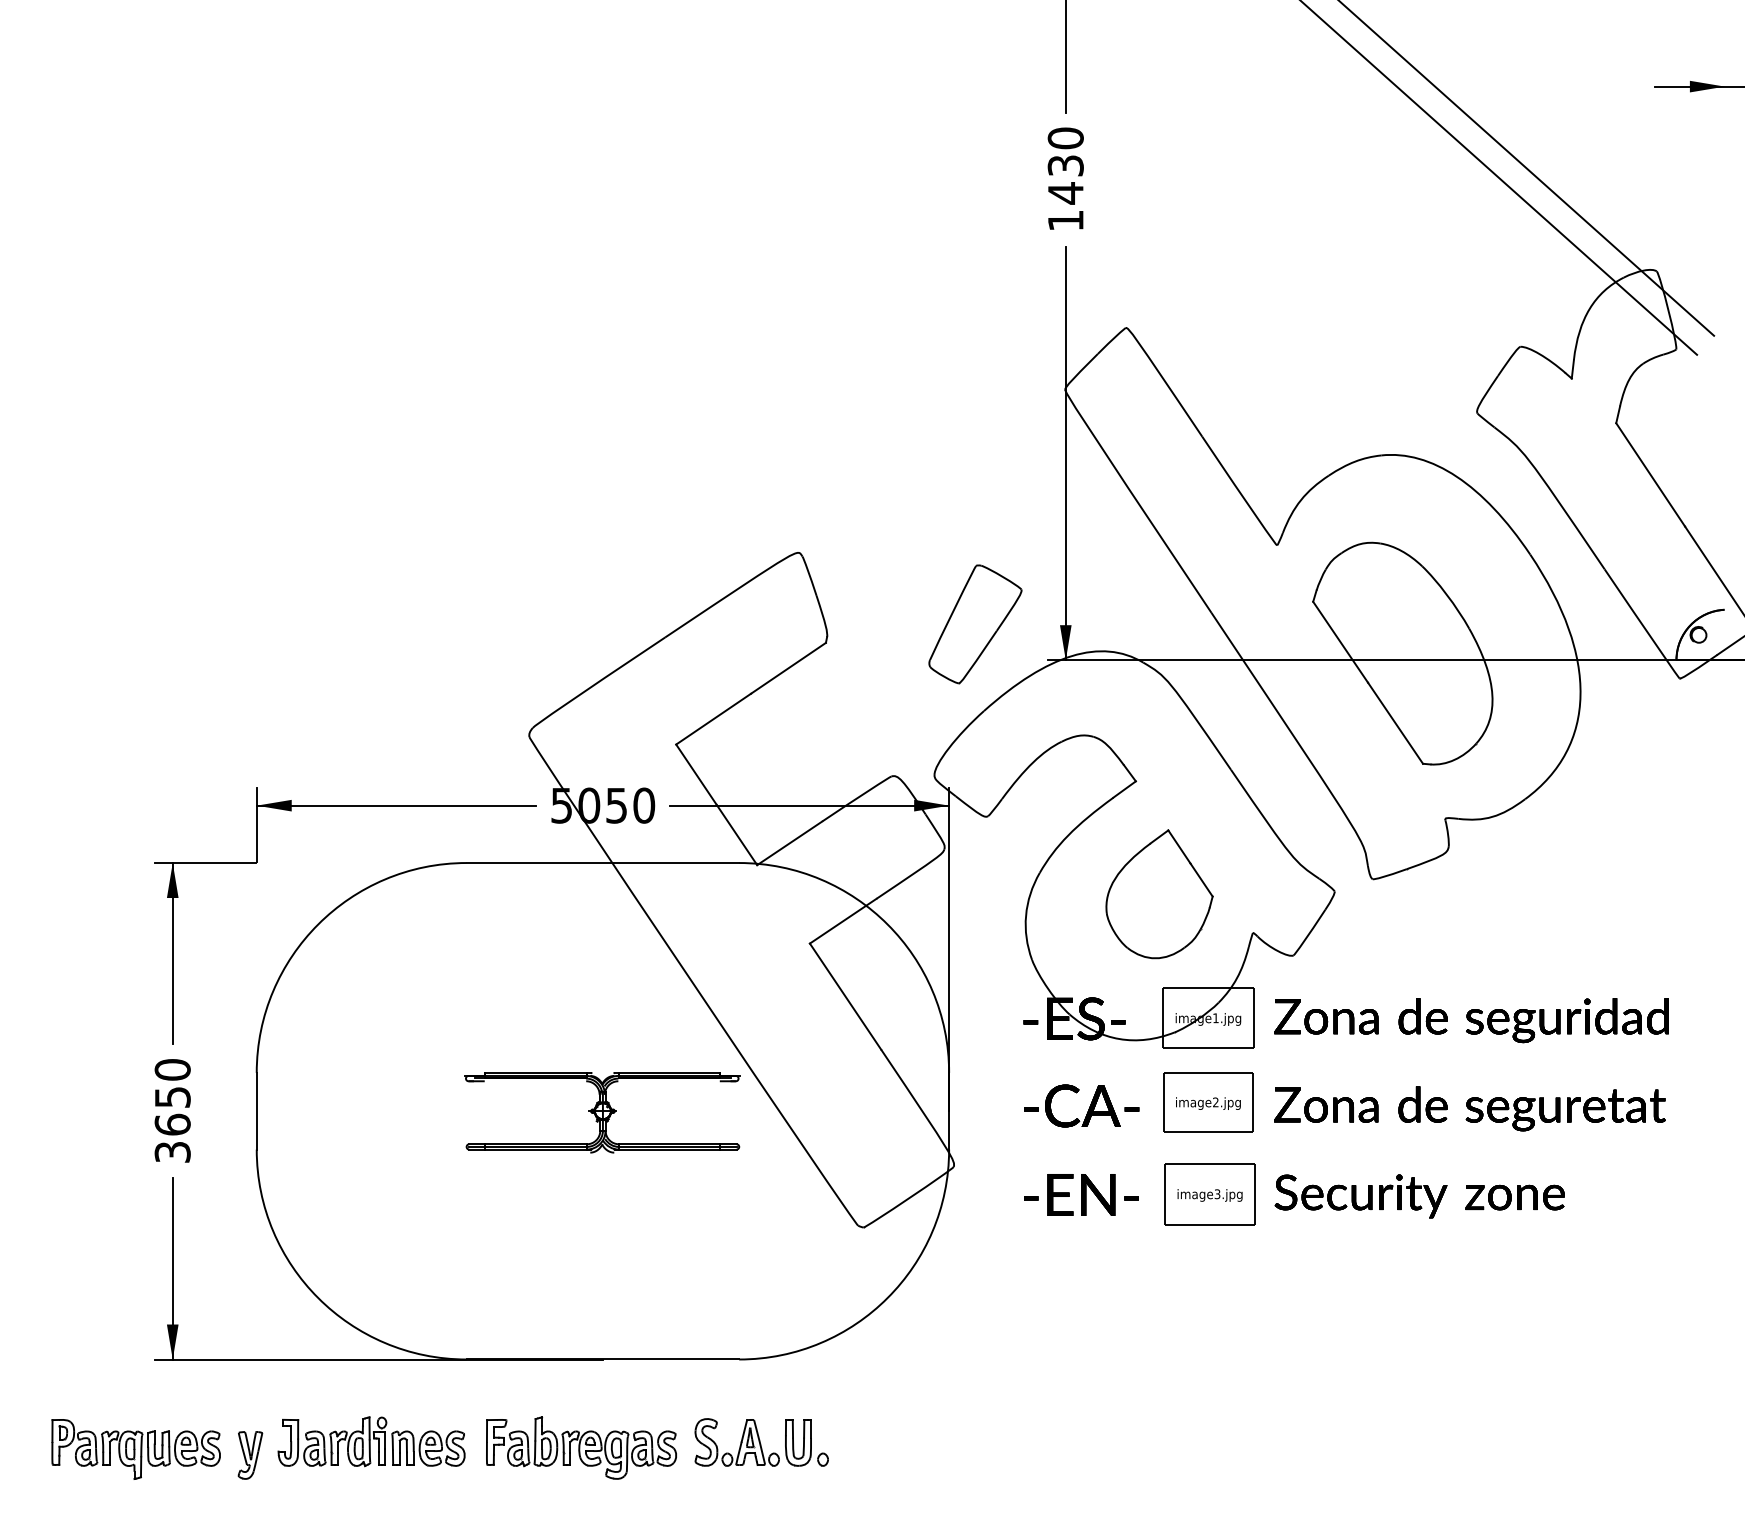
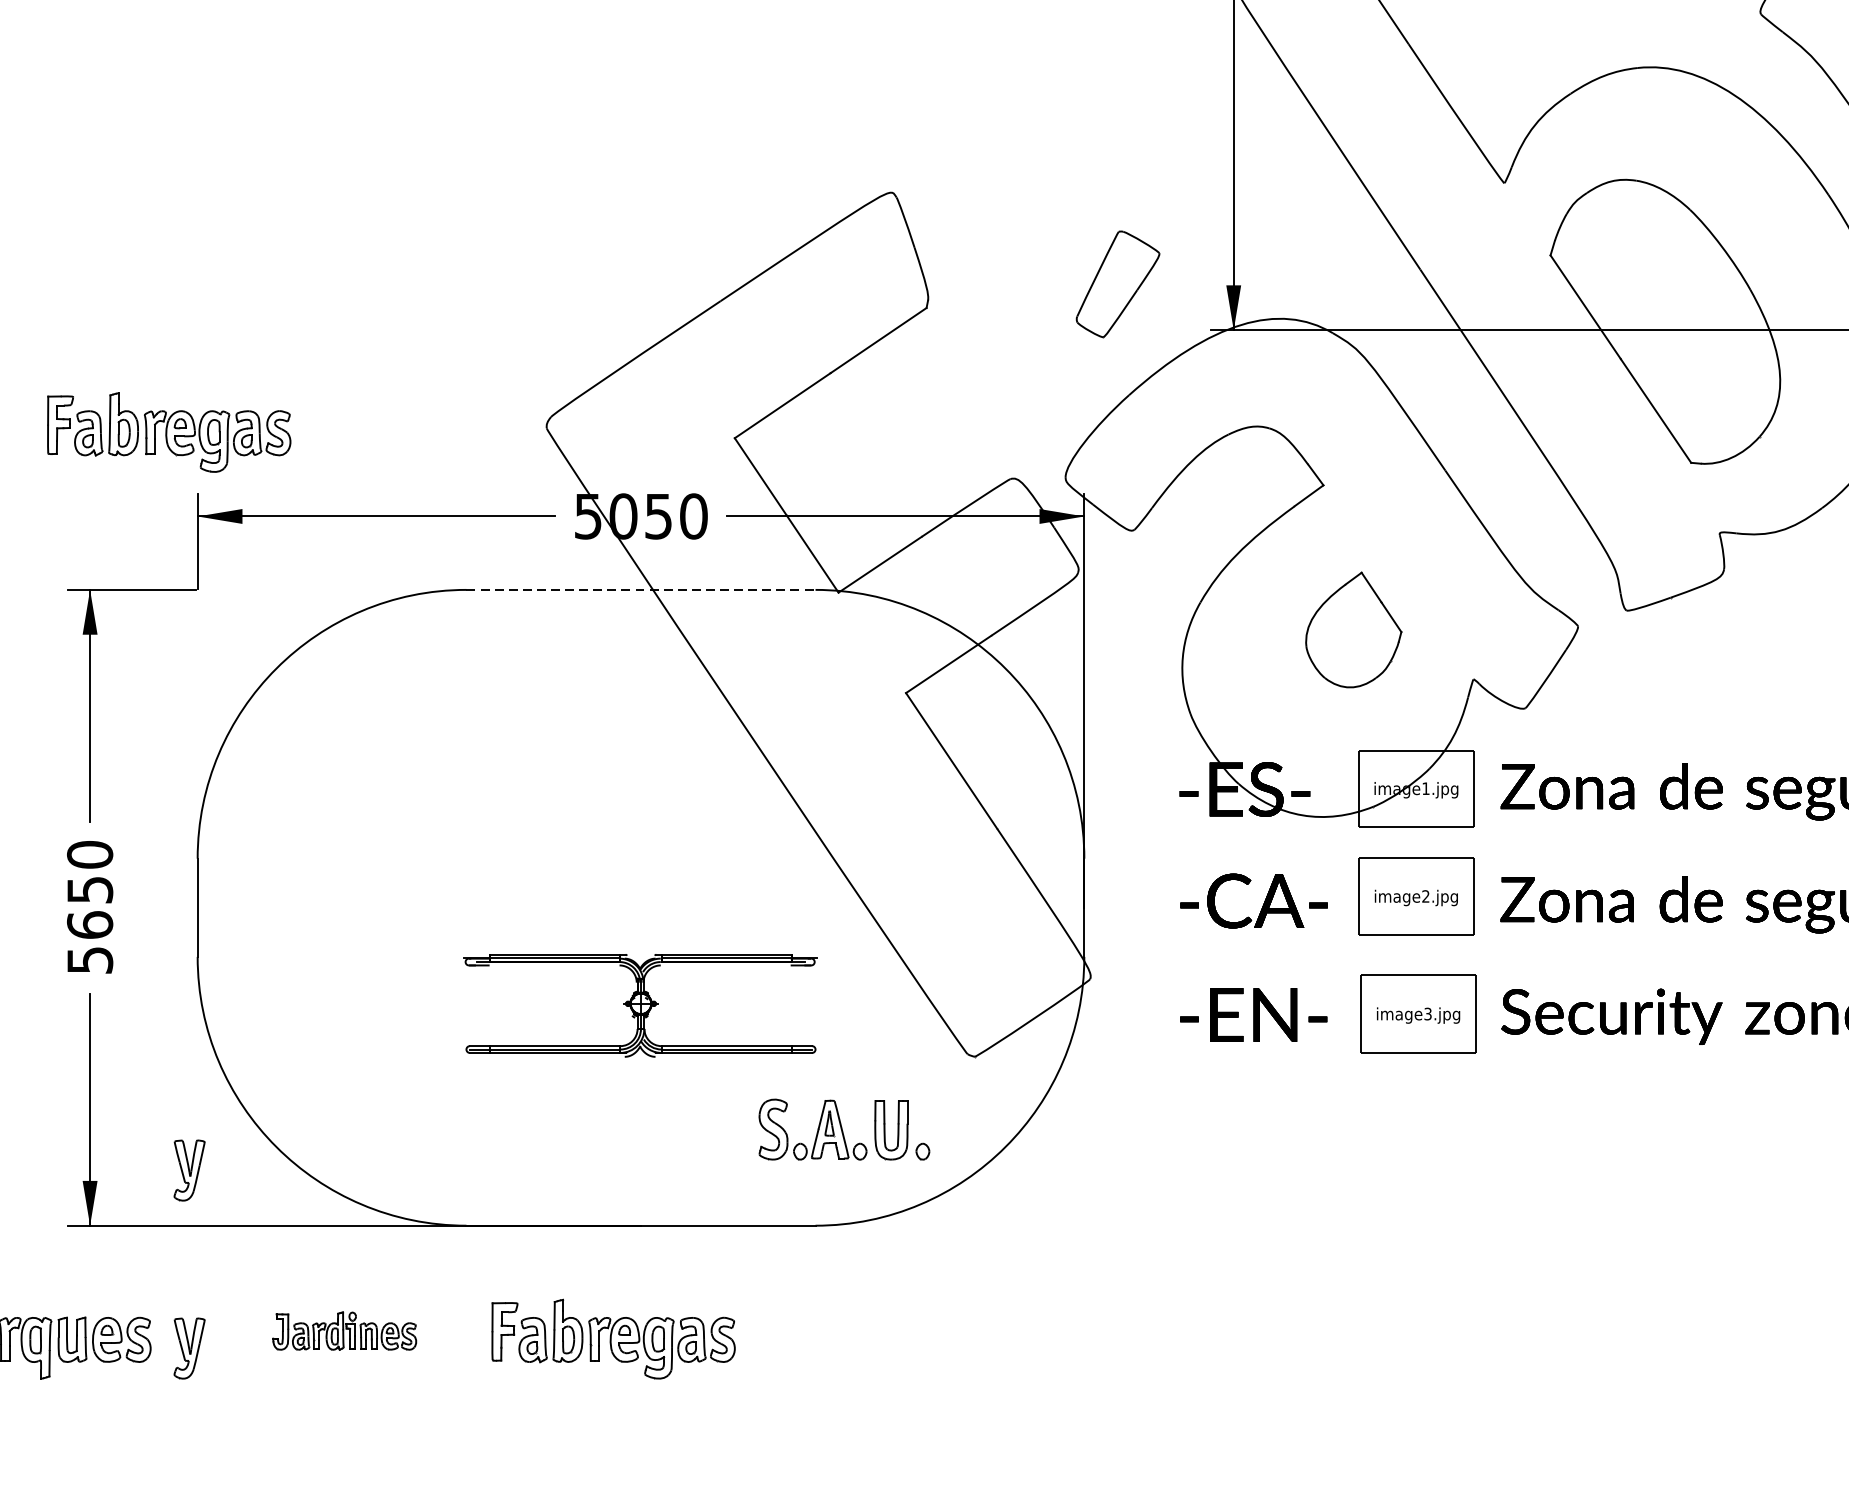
part: (975, 624) -> (1118, 284), size x0.7
part: (234, 739) -> (169, 431), added
line: (603, 863) -> (641, 590), solid -> dashed
part: (1159, 894) -> (1353, 630), size x0.7
part: (602, 1112) -> (640, 1005), moved
text: (172, 1152) -> (89, 960), 3650 -> 5650
part: (250, 1316) -> (189, 1170), added
part: (371, 1441) -> (344, 1330), size x0.6
part: (761, 1442) -> (844, 1129), moved

